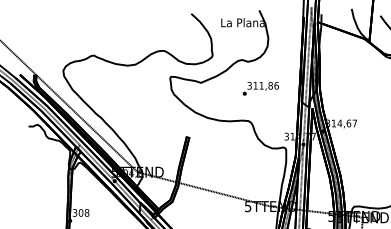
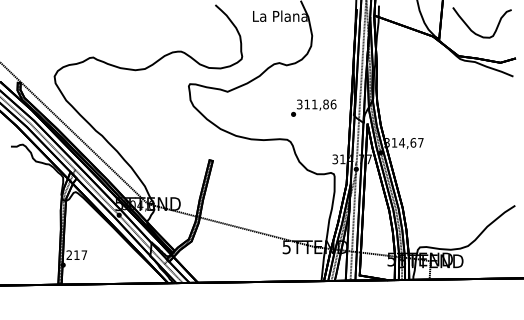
text: (260, 88) -> (313, 107), moved
text: (80, 213) -> (76, 255), 308 -> 217

